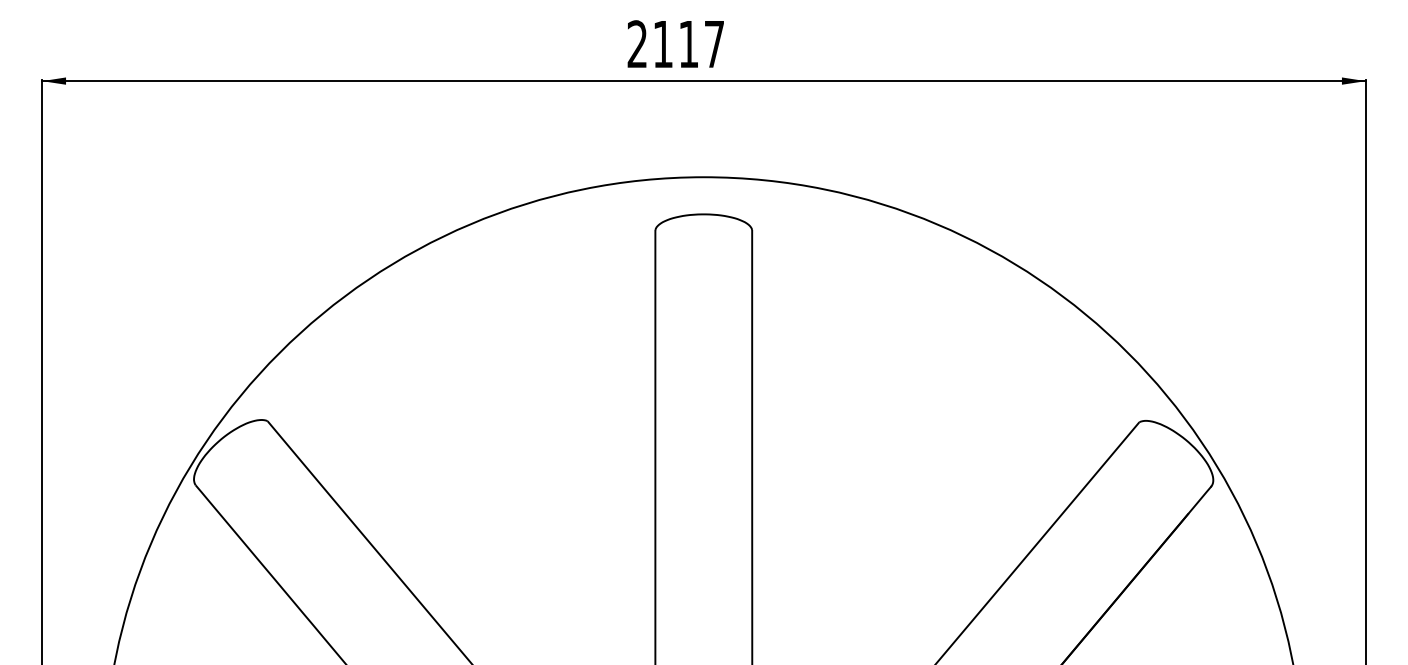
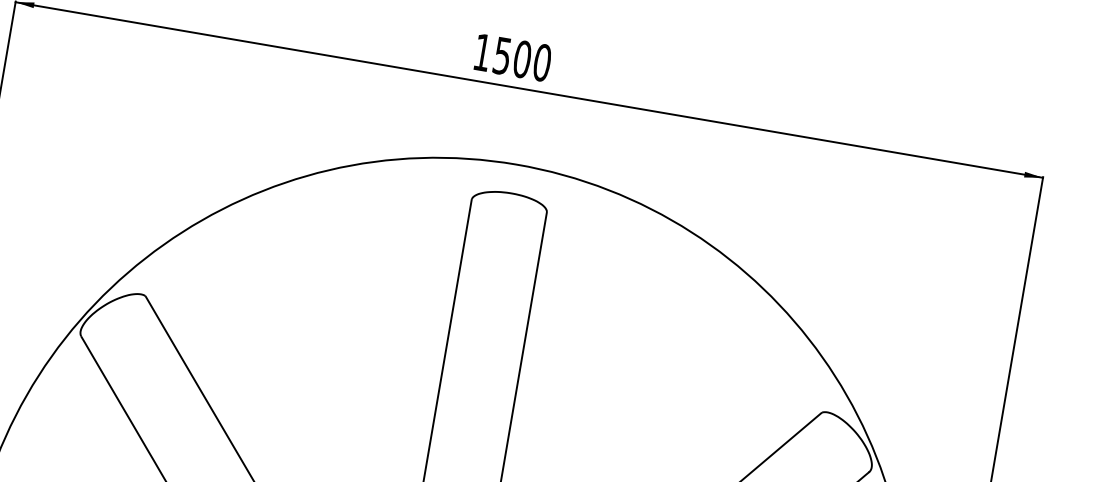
text: (675, 44) -> (512, 57), 2117 -> 1500

